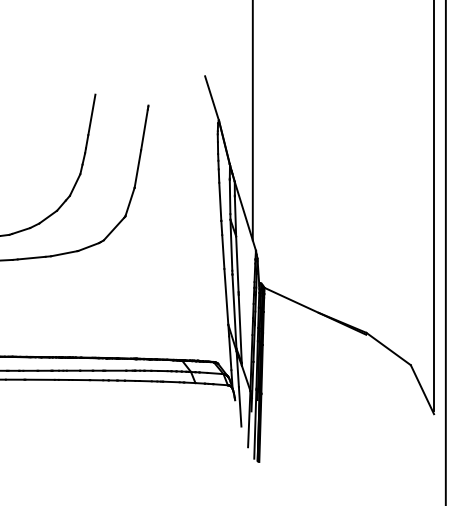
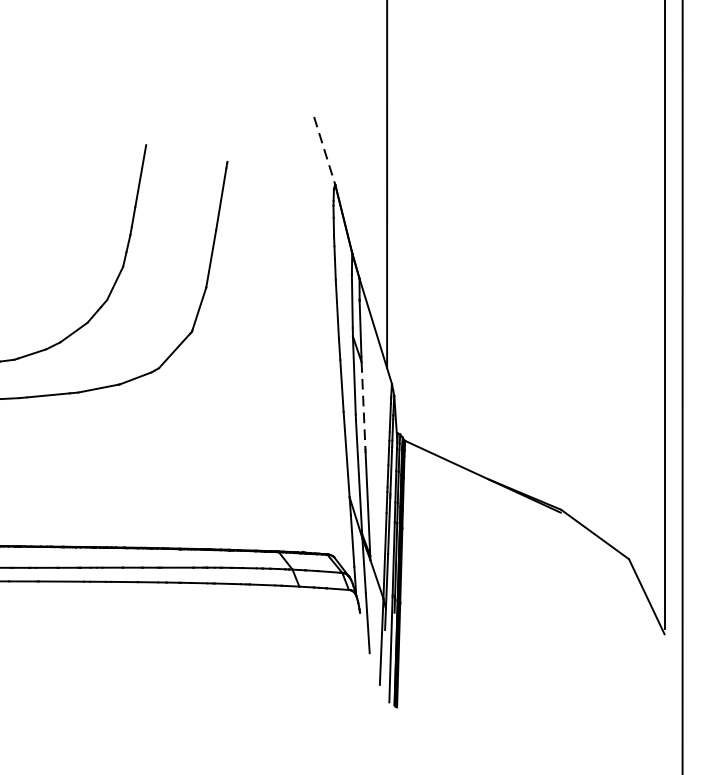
line: (212, 99) -> (325, 152), solid -> dashed
line: (237, 264) -> (363, 405), solid -> dashed

